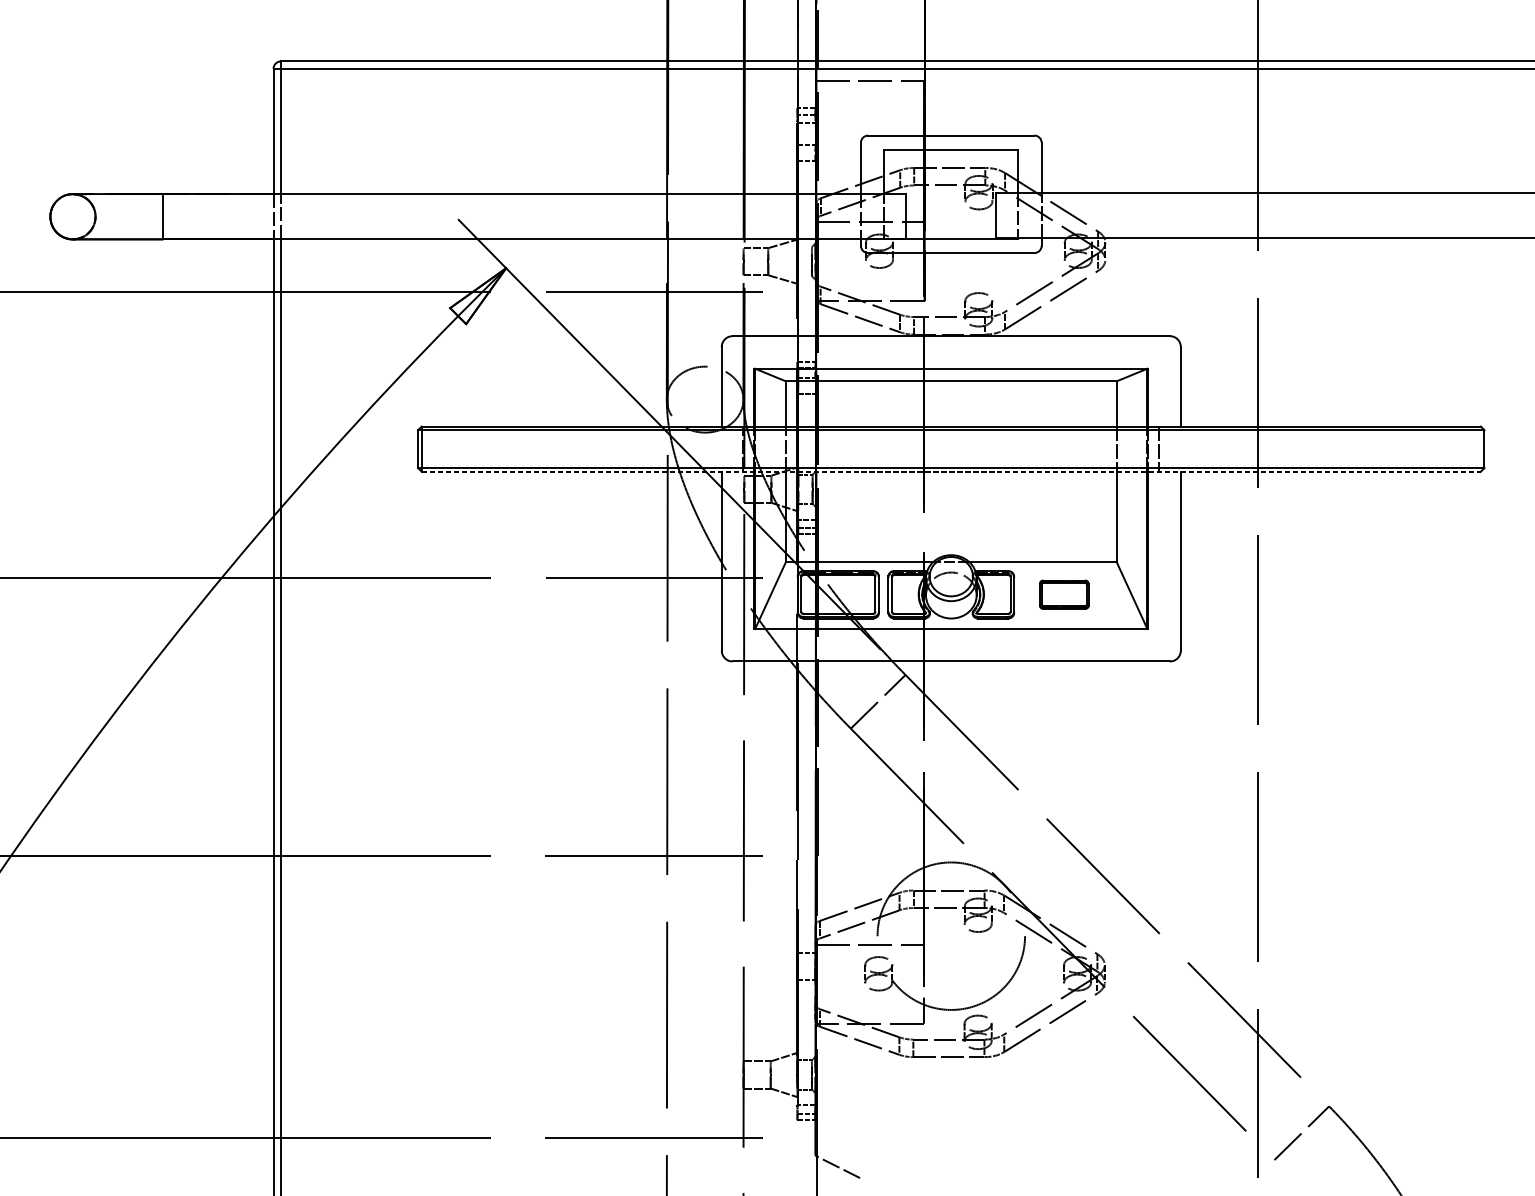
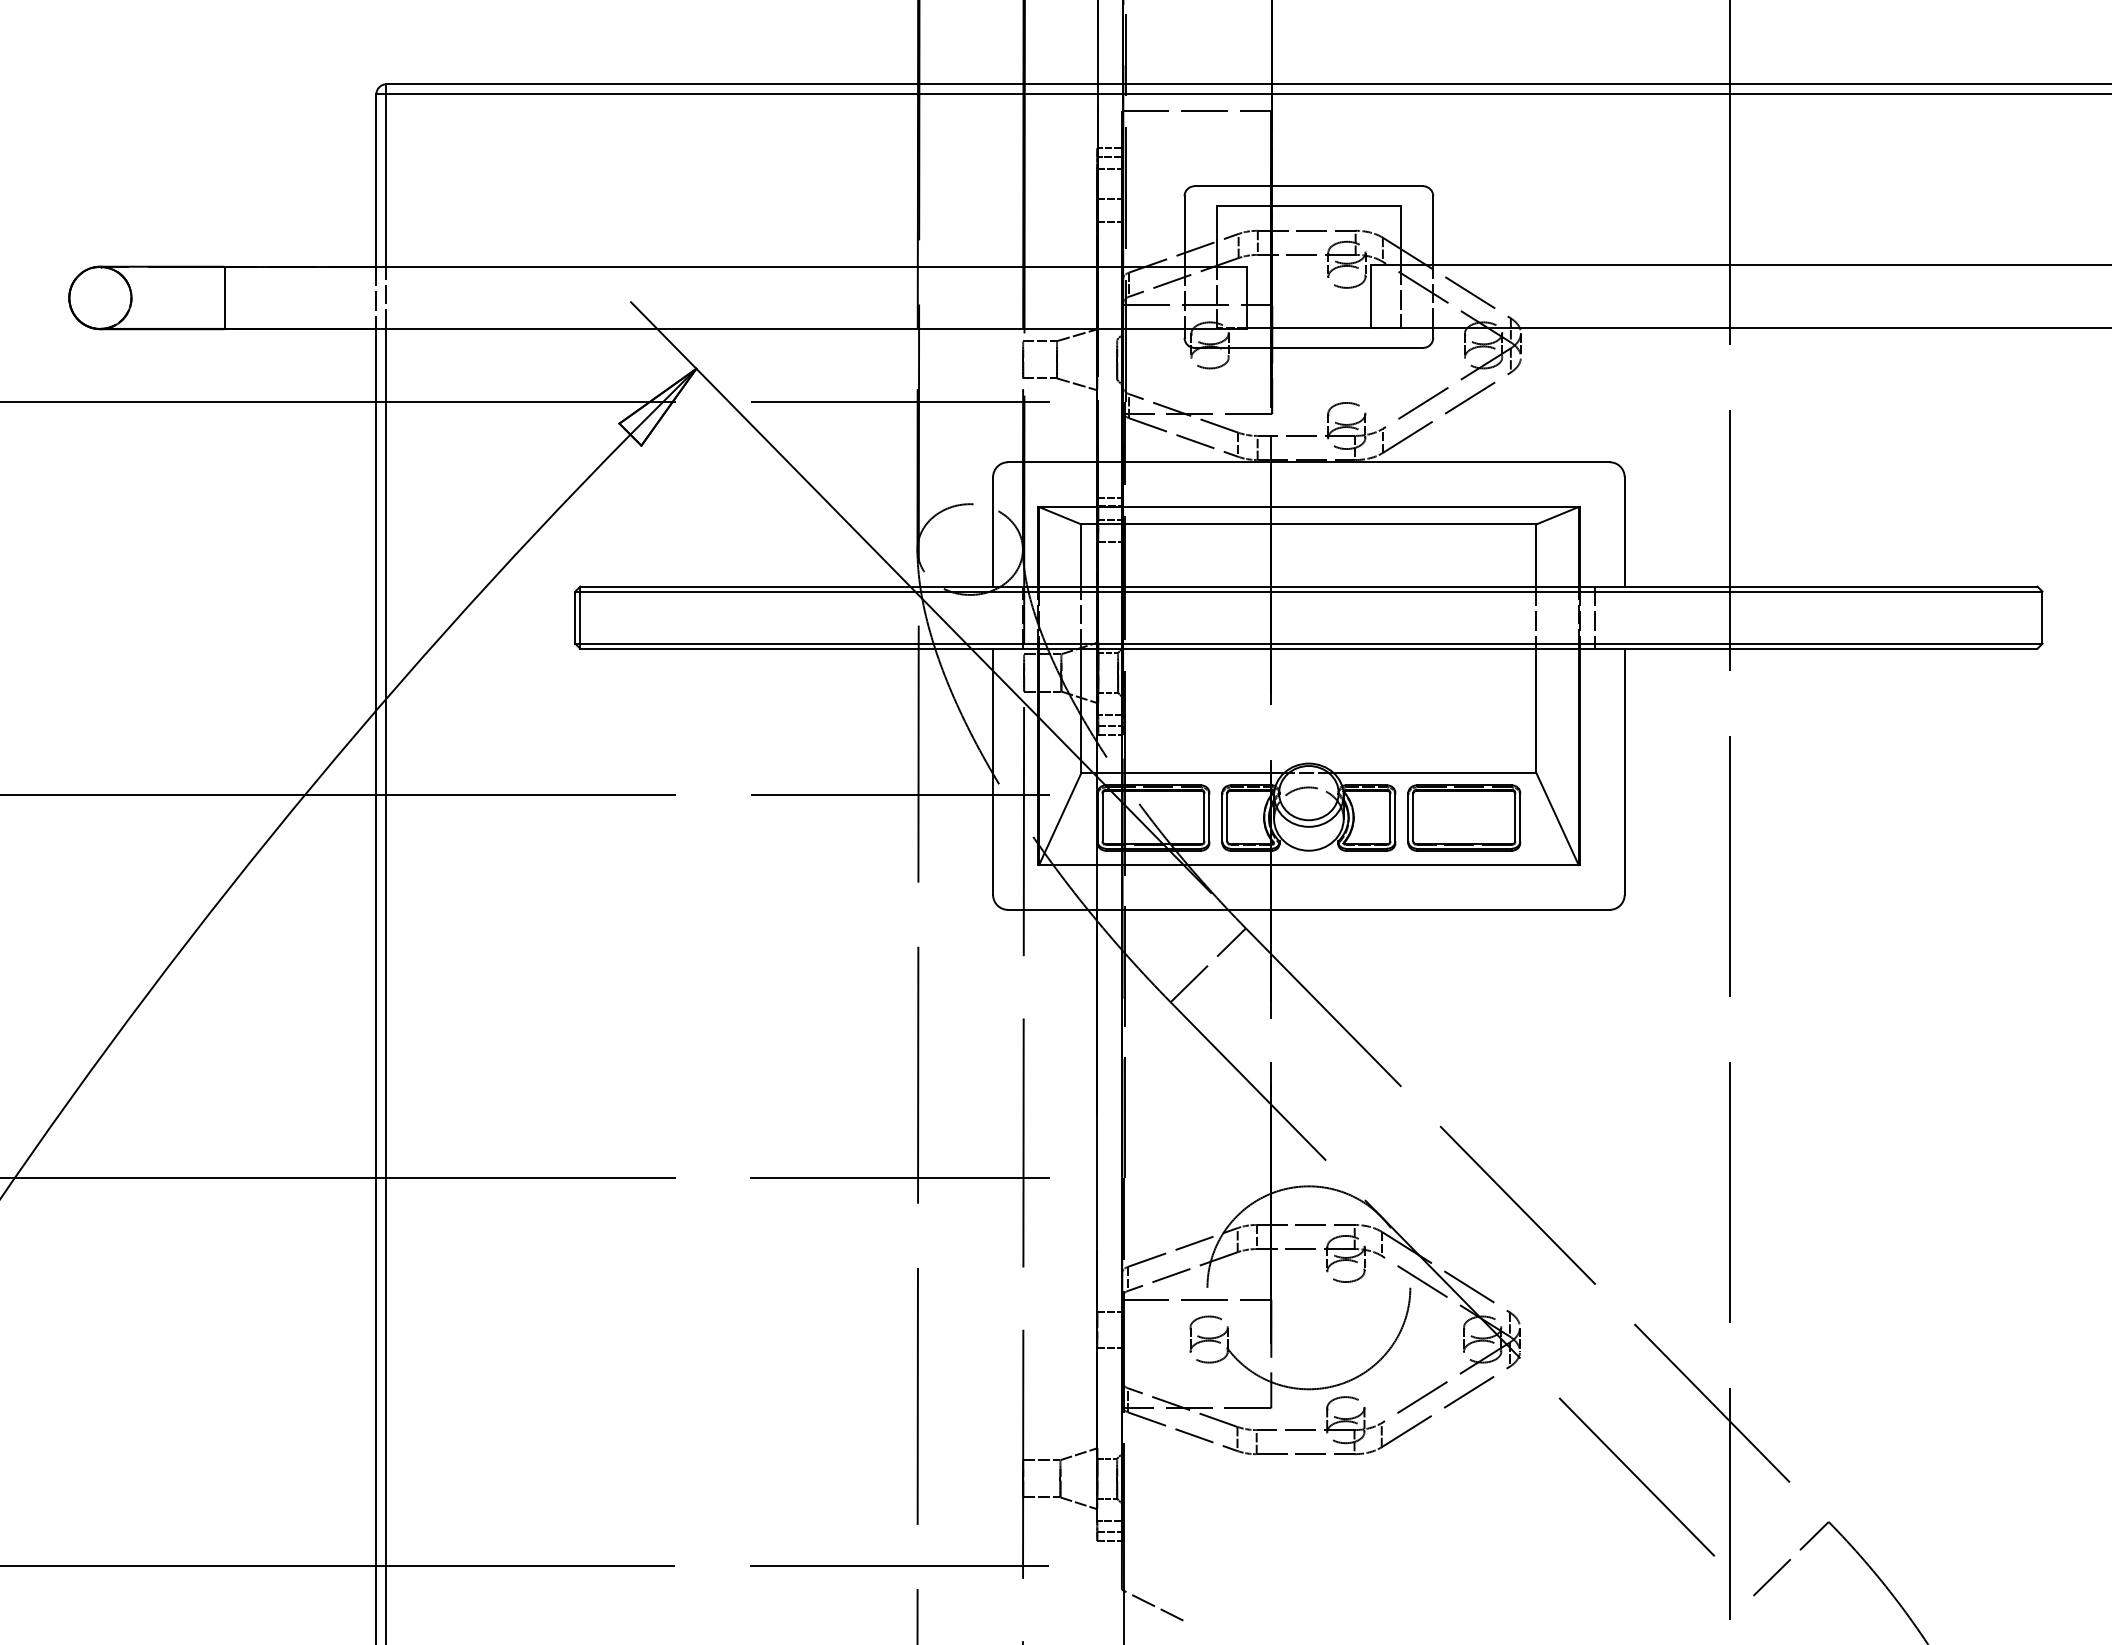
line: (951, 471) -> (1308, 648), dashed -> solid
part: (1064, 594) -> (1464, 817), size x1.67

